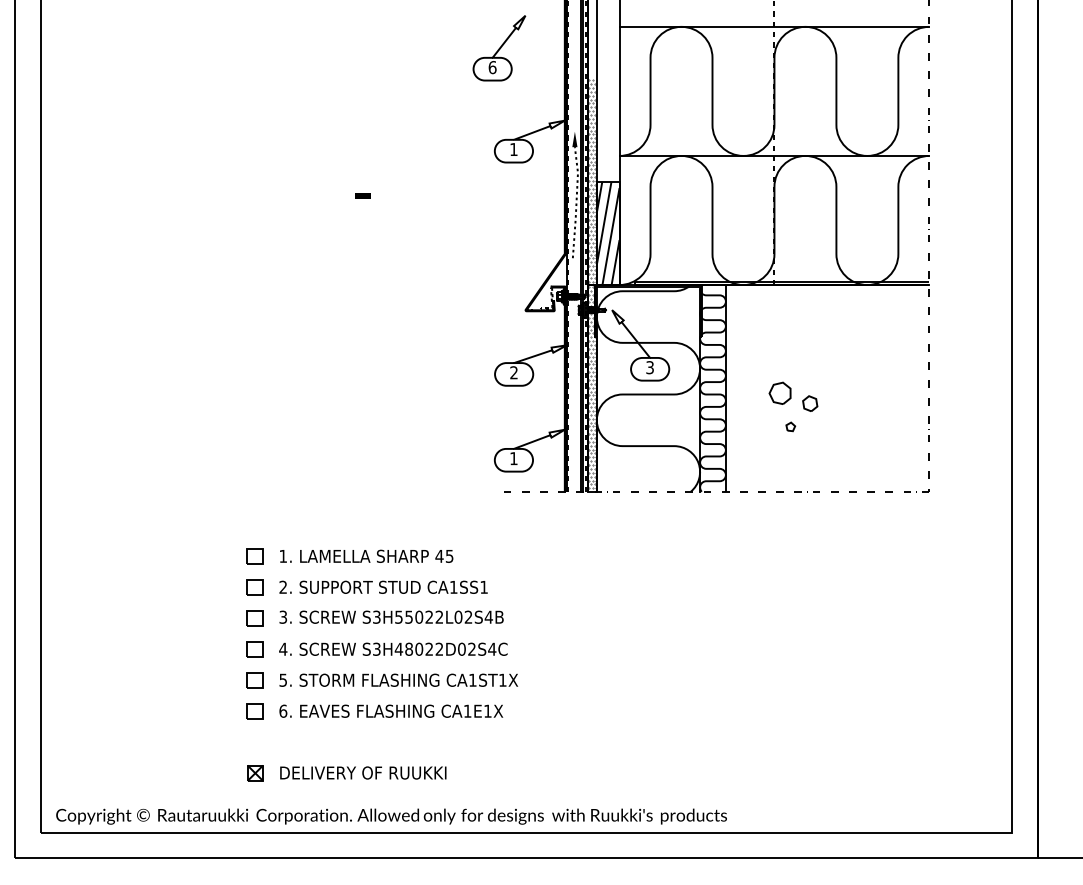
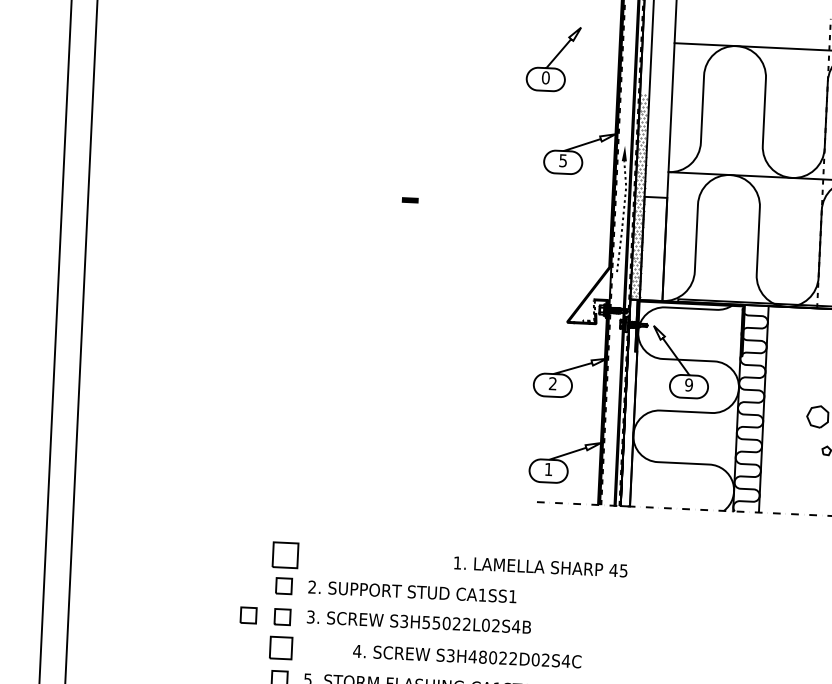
text: (492, 67) -> (545, 77), 6 -> 0
text: (513, 149) -> (562, 160), 1 -> 5
hatch: (607, 233) -> (652, 249), removed
text: (649, 367) -> (688, 384), 3 -> 9
hatch: (592, 387) -> (630, 402), removed
text: (366, 555) -> (540, 566), moved
part: (254, 556) -> (284, 555), size x1.6
part: (220, 618) -> (248, 615), added
text: (393, 648) -> (467, 655), moved
part: (254, 649) -> (280, 647), size x1.4

